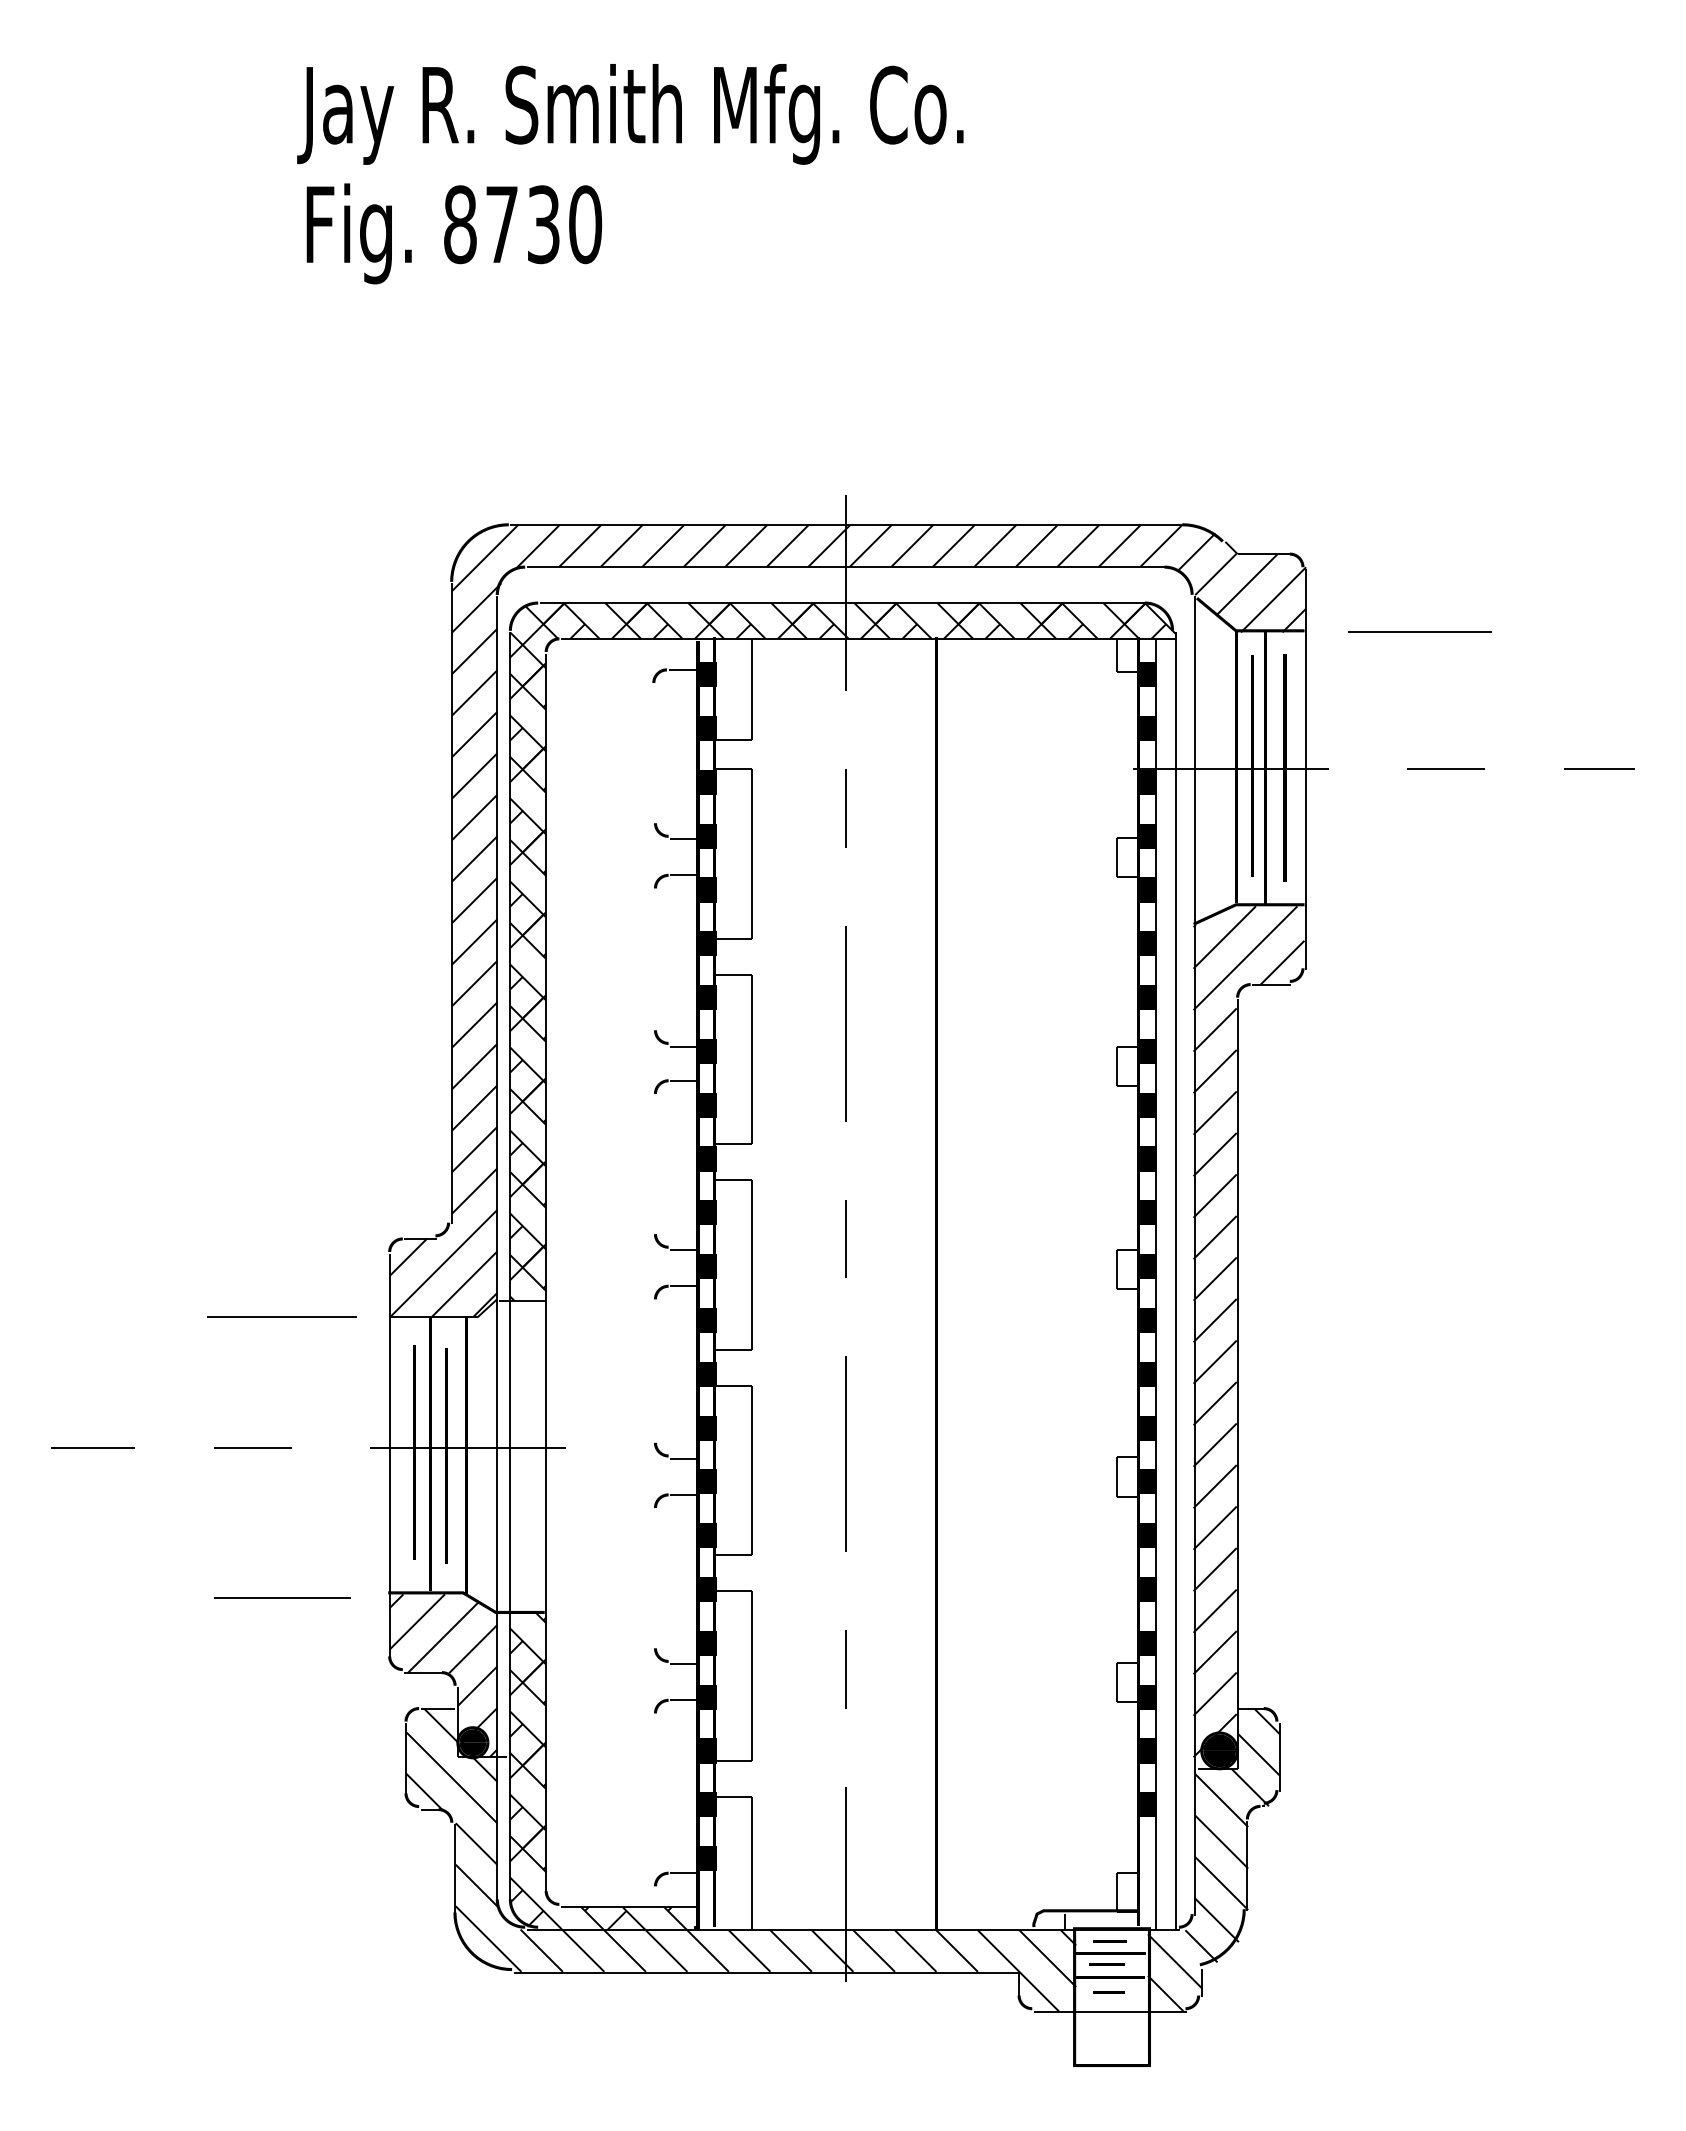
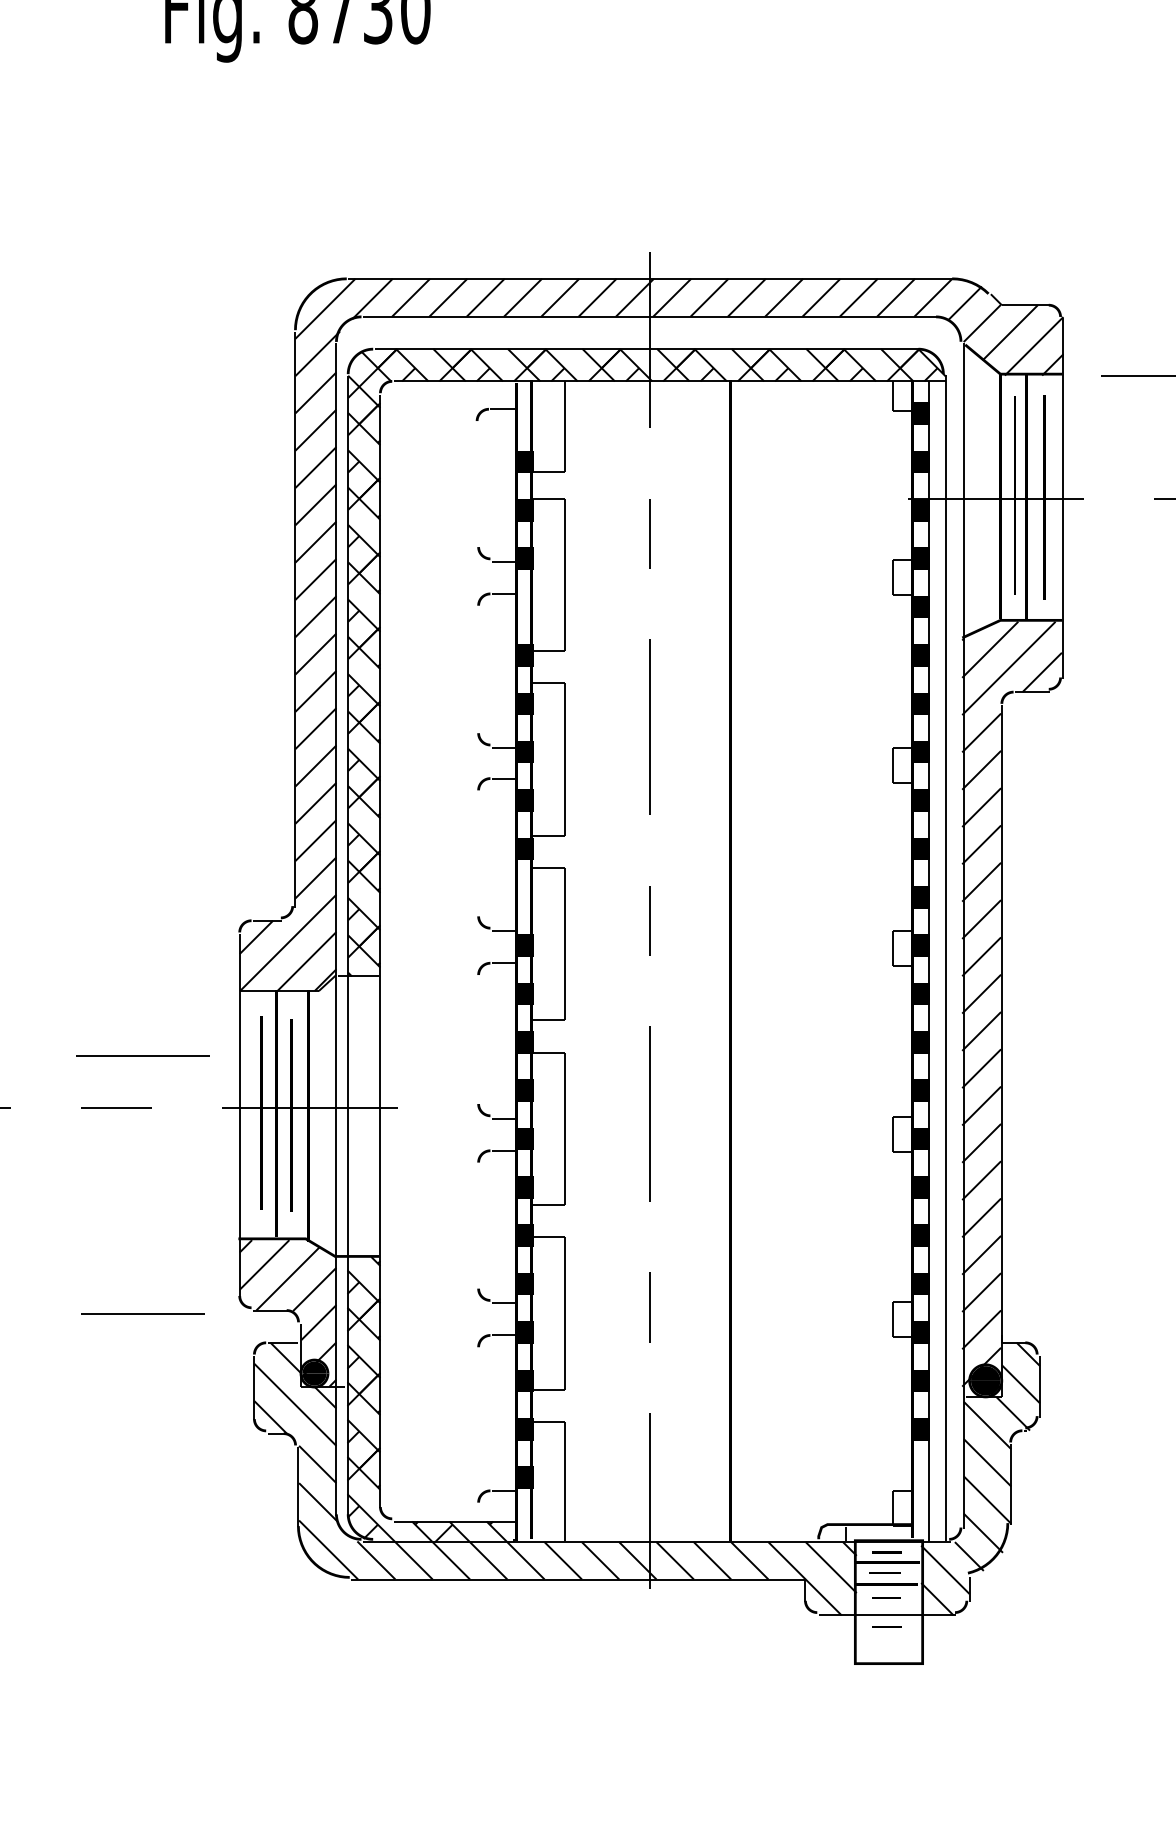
fill: (707, 674) -> (525, 413), removed
fill: (707, 889) -> (525, 606), removed
fill: (707, 1212) -> (525, 896), removed
line: (281, 1316) -> (142, 1055), moved
line: (282, 1597) -> (143, 1314), moved
line: (1109, 2024) -> (886, 1626), added

